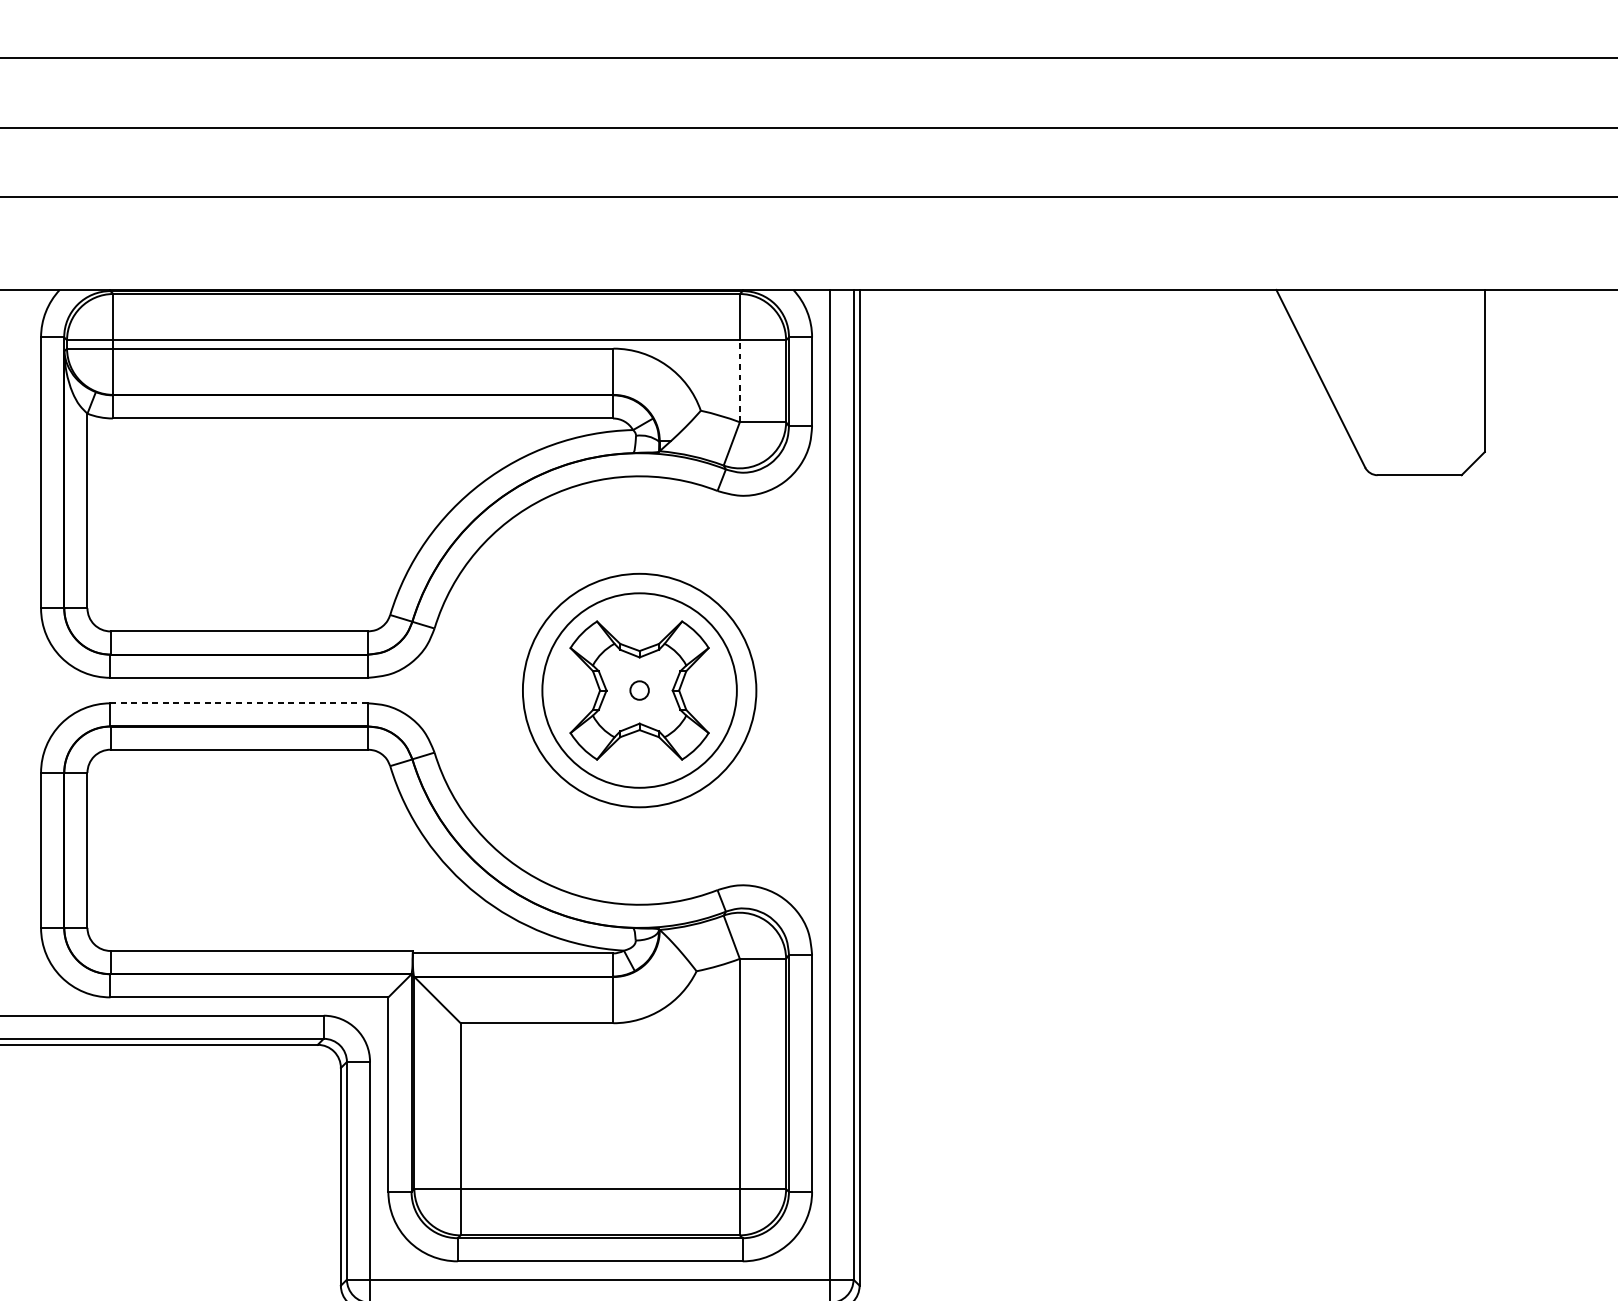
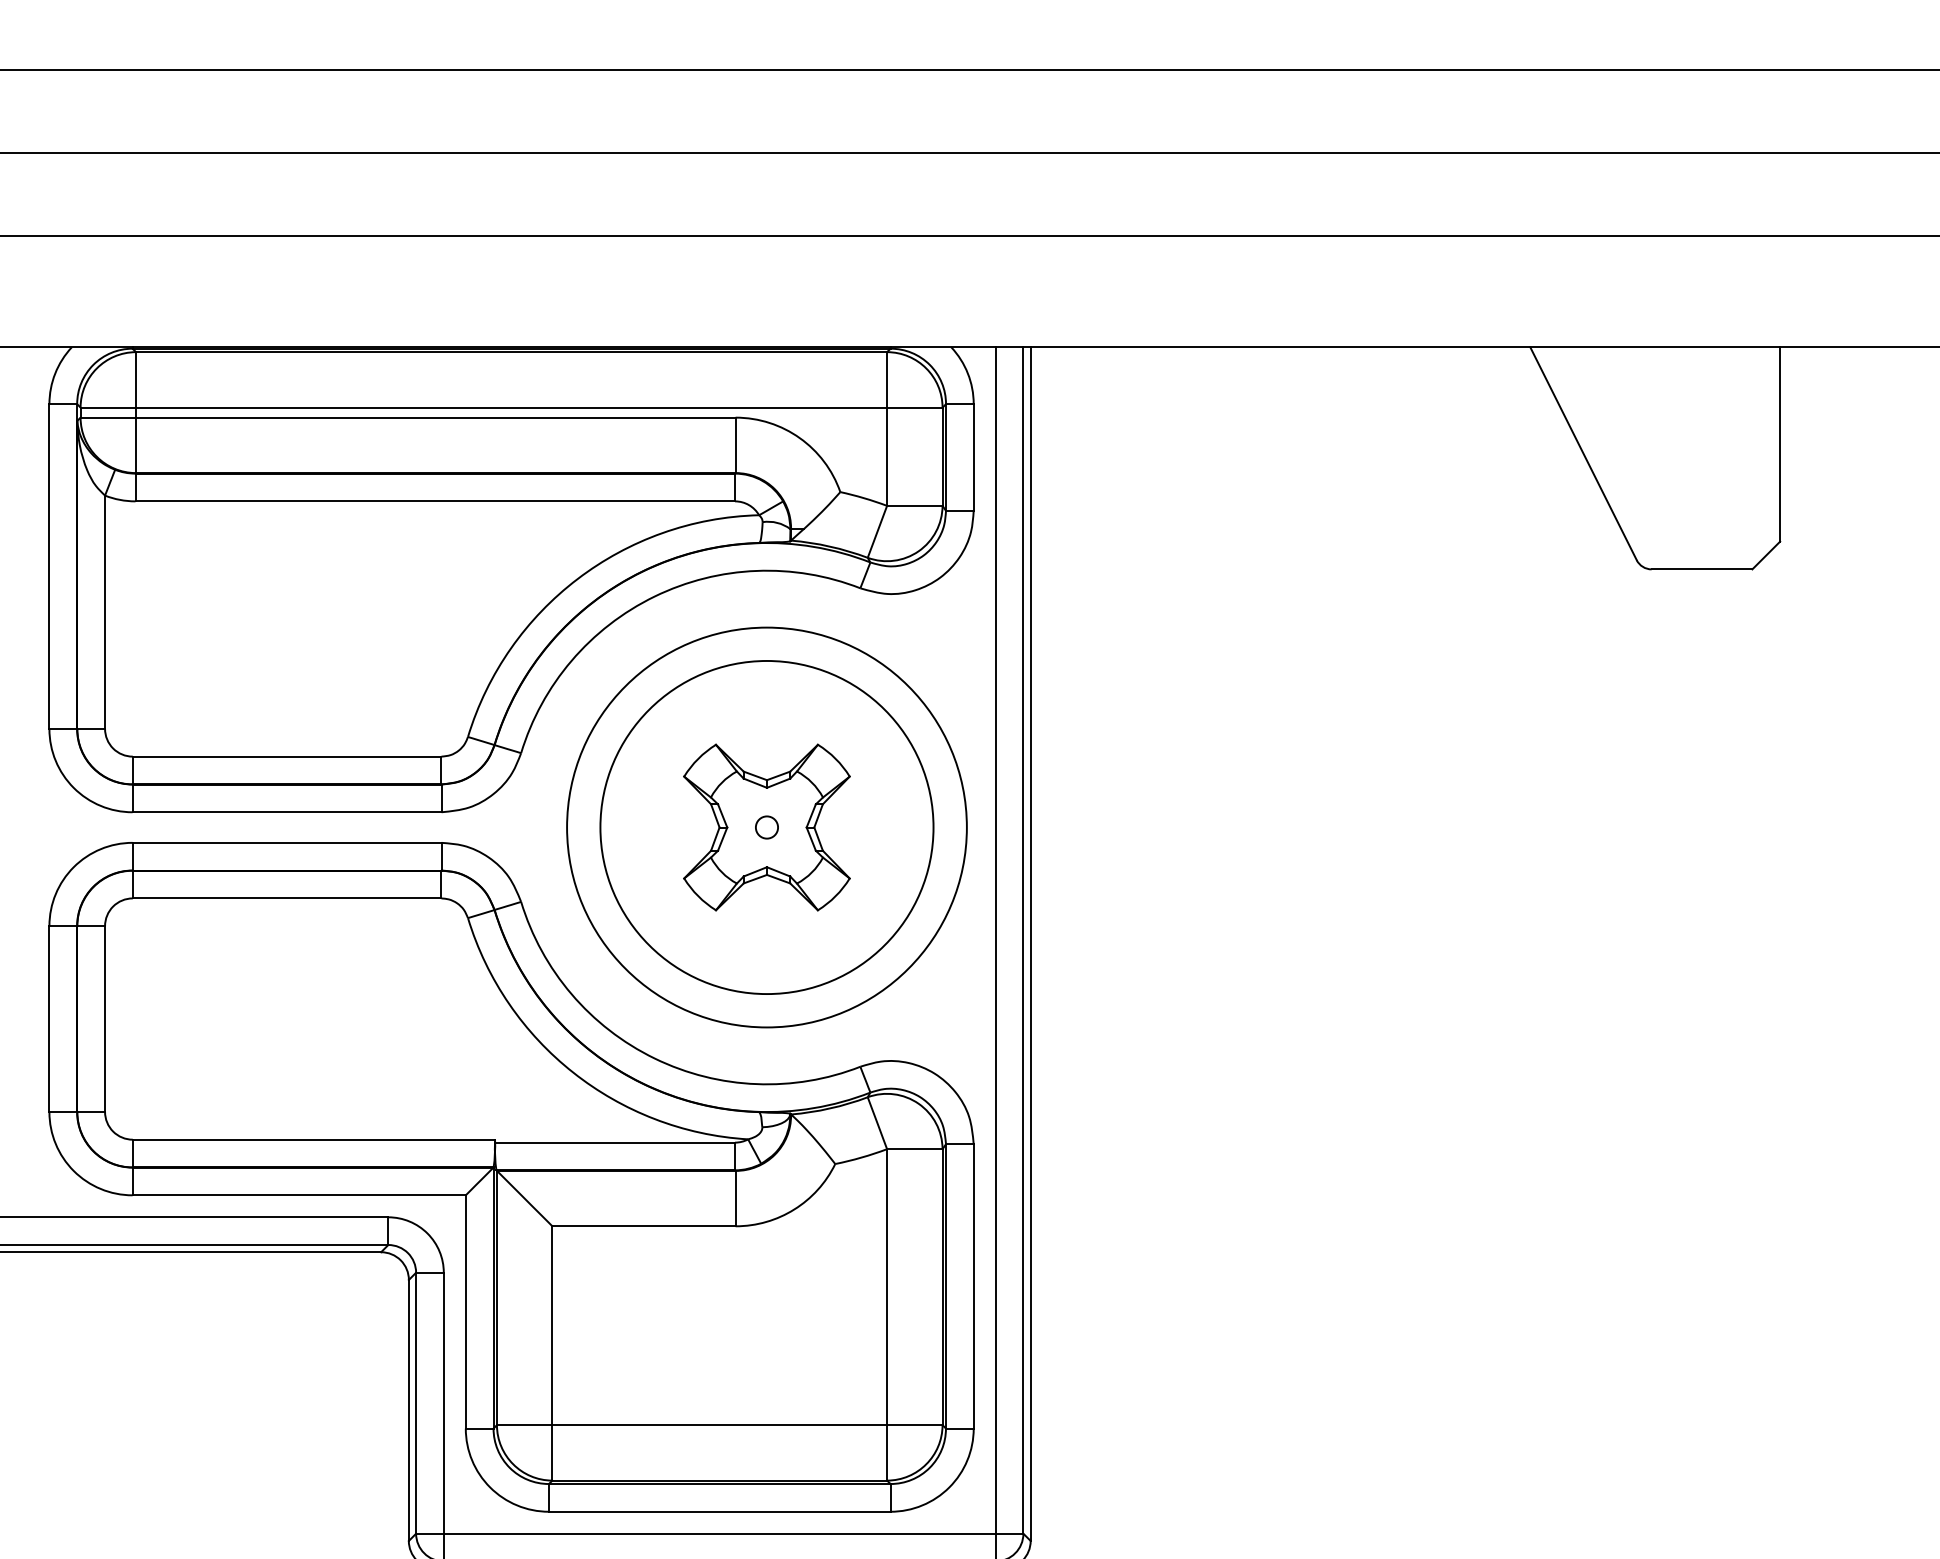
line: (740, 381) -> (887, 456), dashed -> solid
circle: (639, 690) -> (766, 827), size x1.43
circle: (639, 690) -> (766, 827), size x1.43
line: (239, 703) -> (287, 842), dashed -> solid

